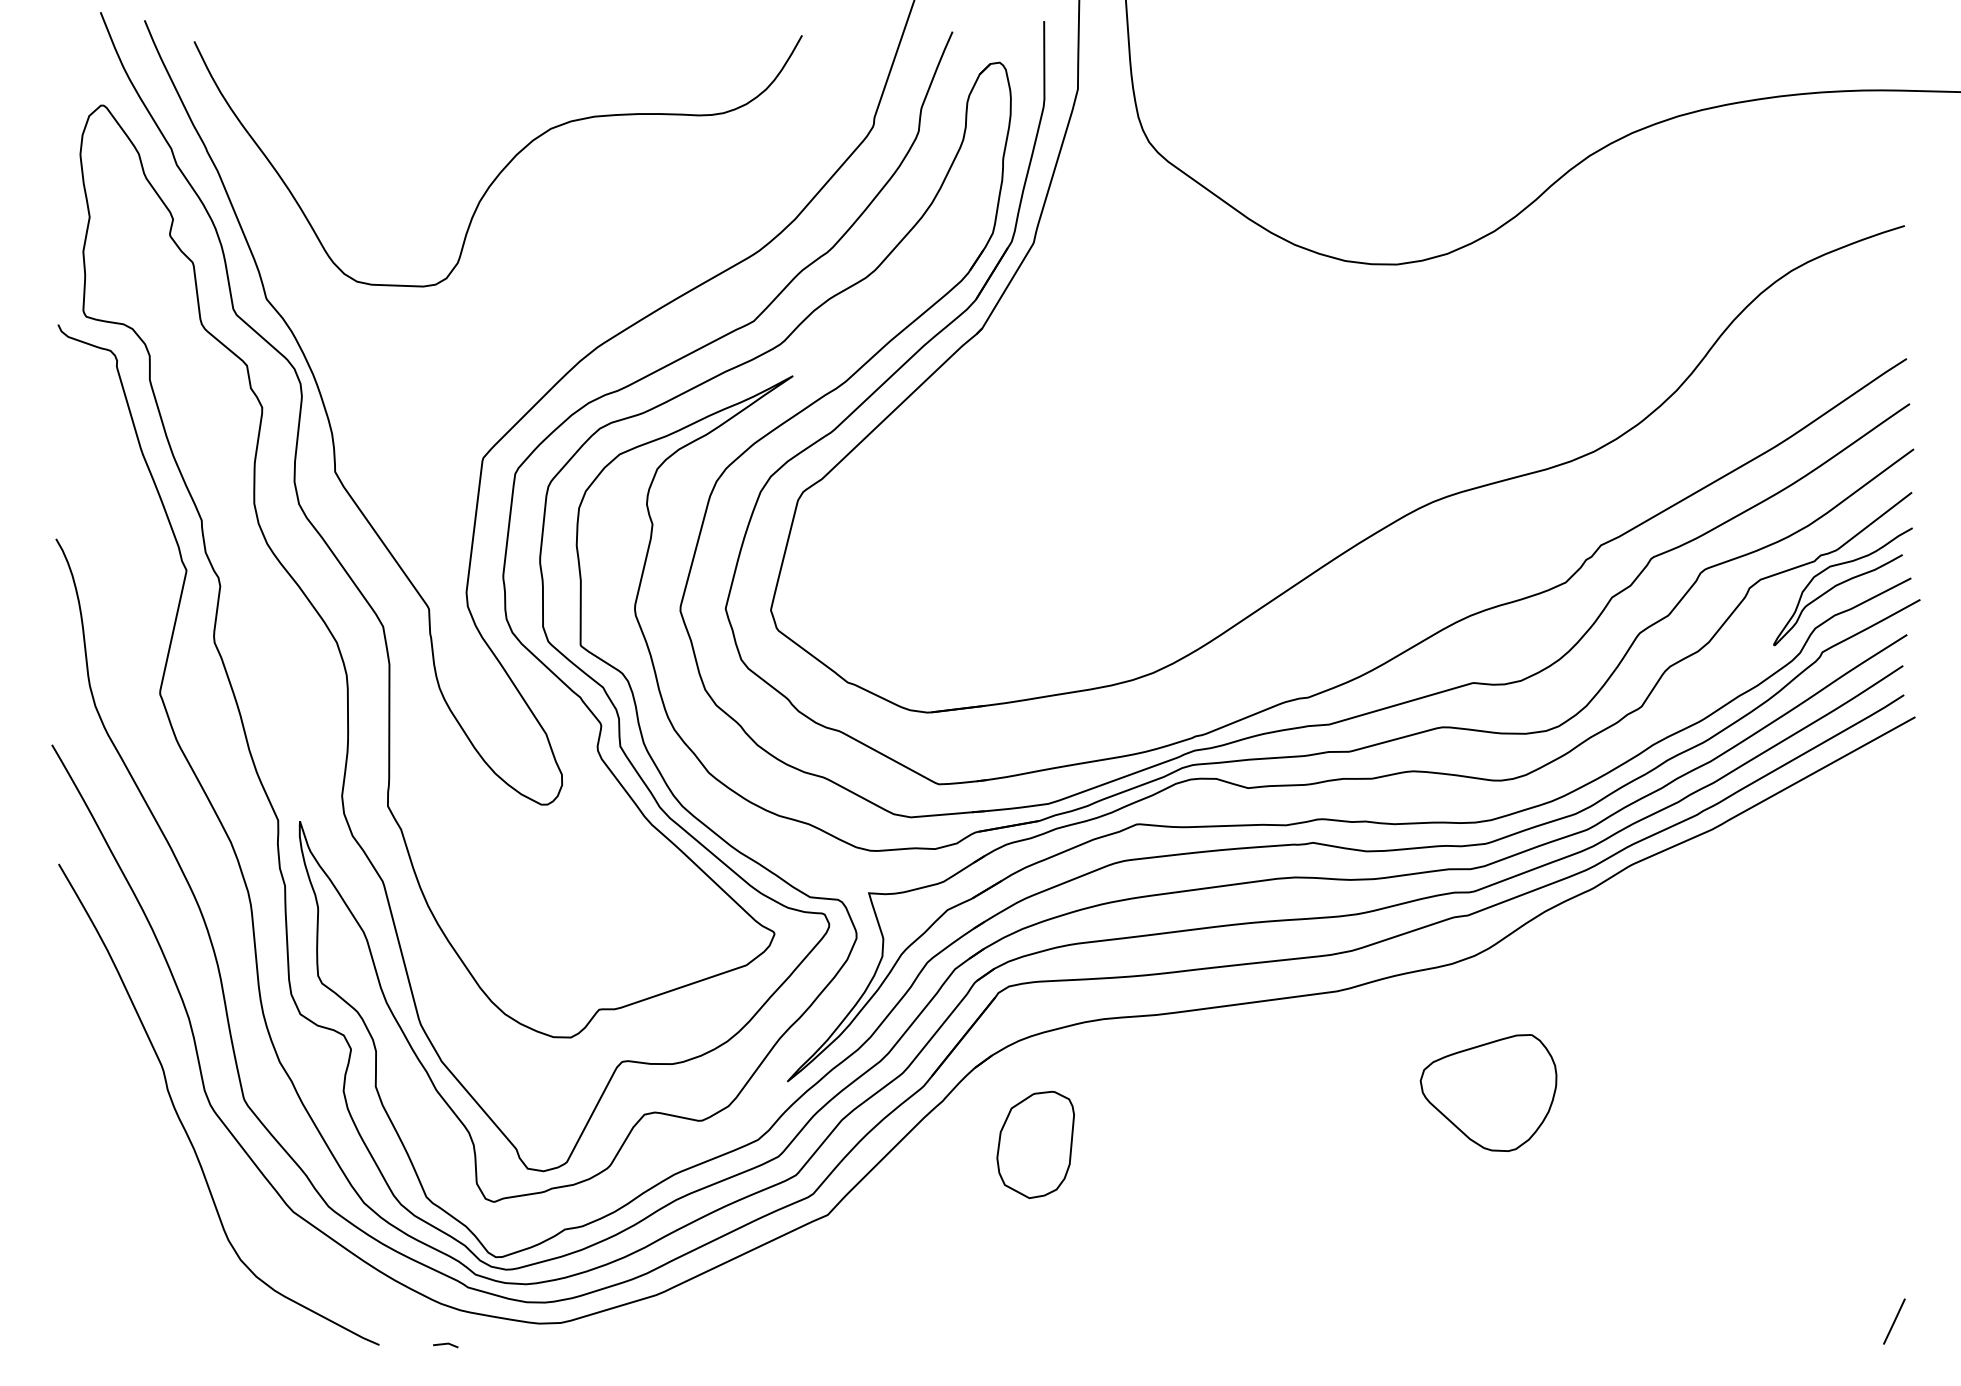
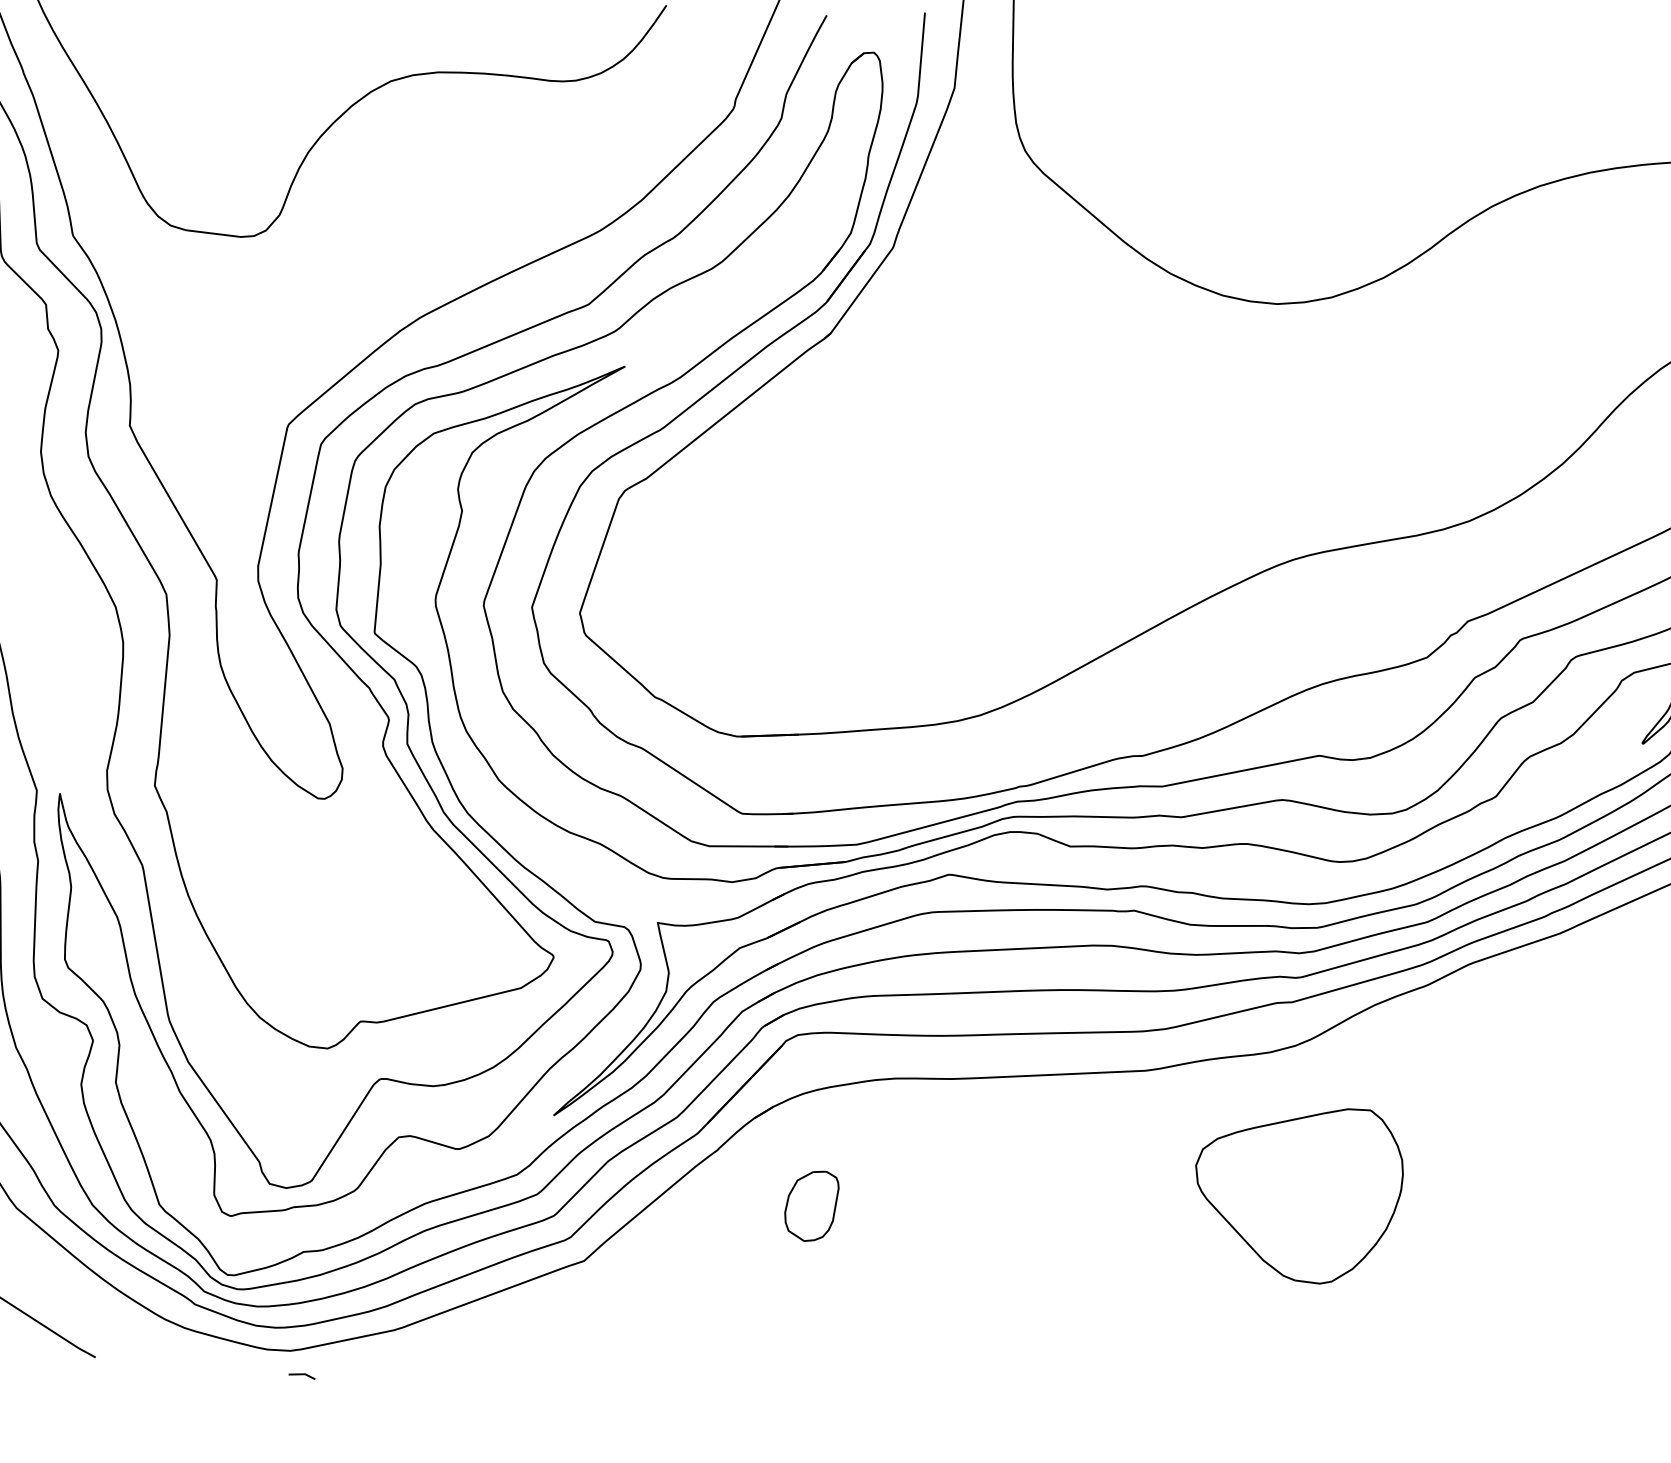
part: (1488, 1092) -> (1297, 1192), size x1.43
part: (1035, 1145) -> (811, 1206), size x0.62
line: (445, 1344) -> (301, 1374), moved

